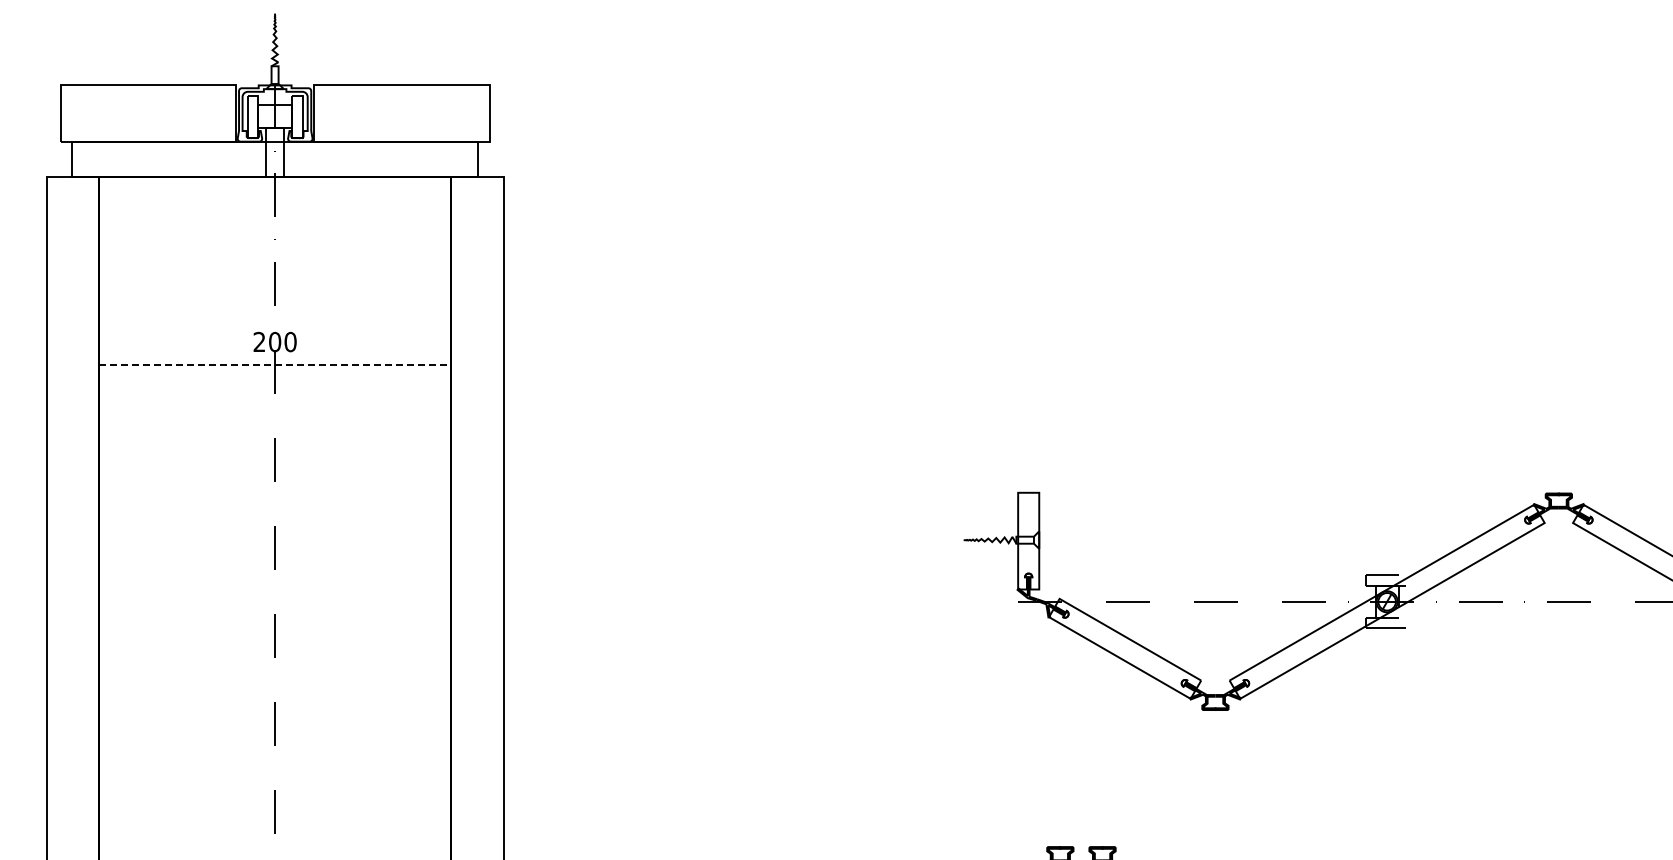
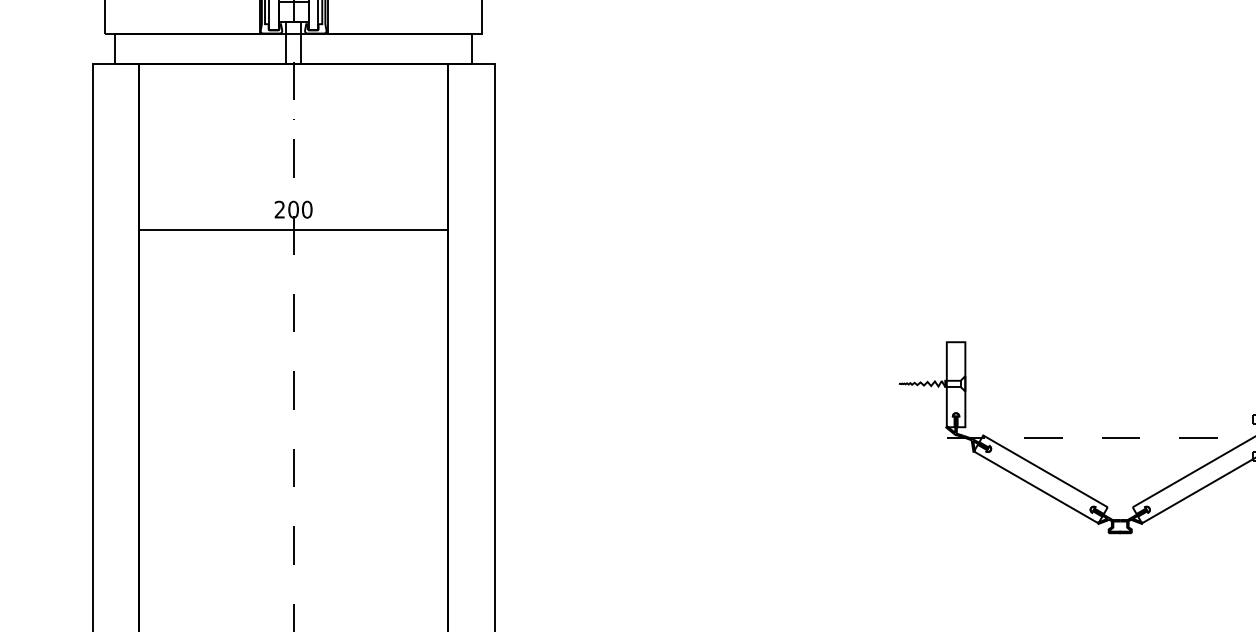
line: (275, 364) -> (293, 229), dashed -> solid

